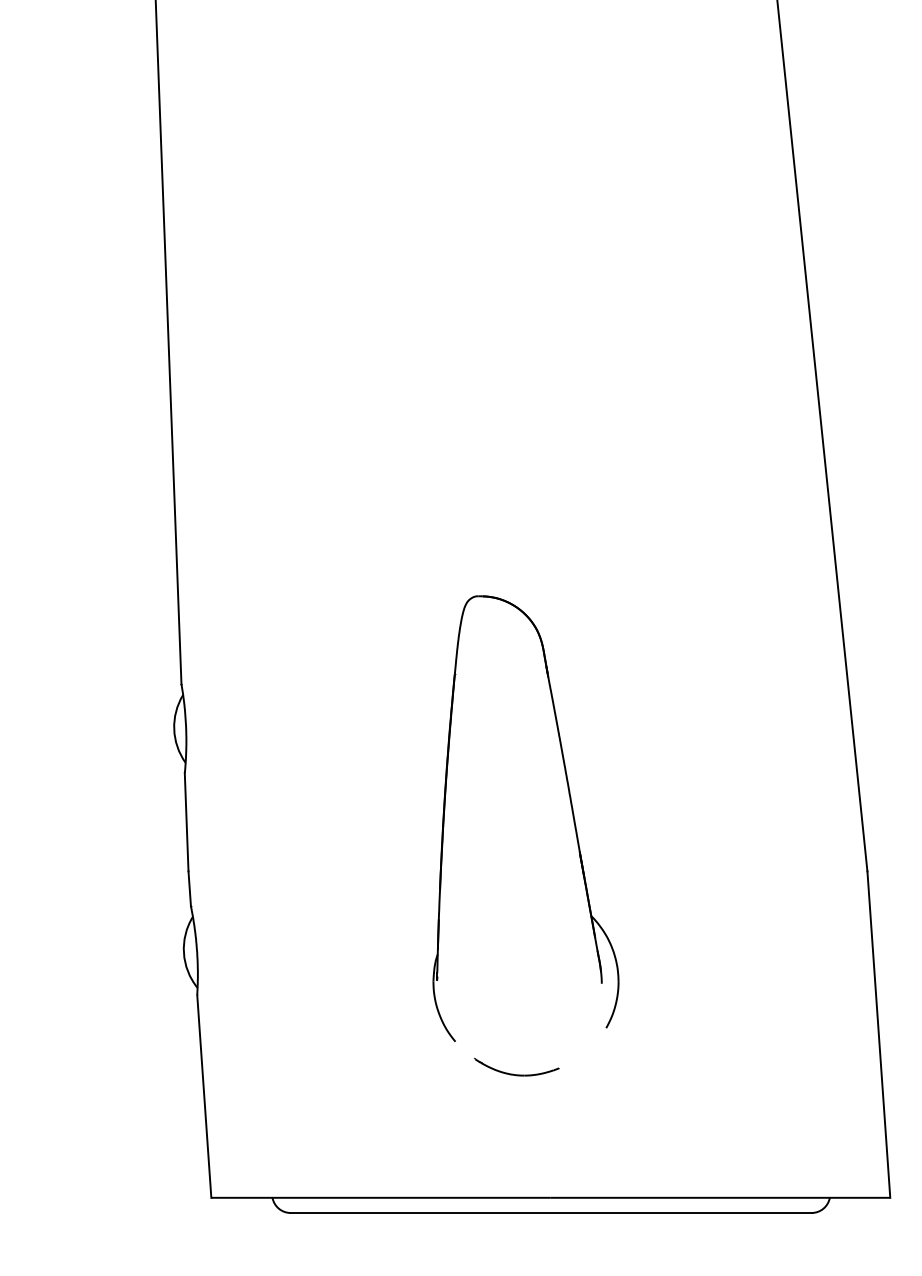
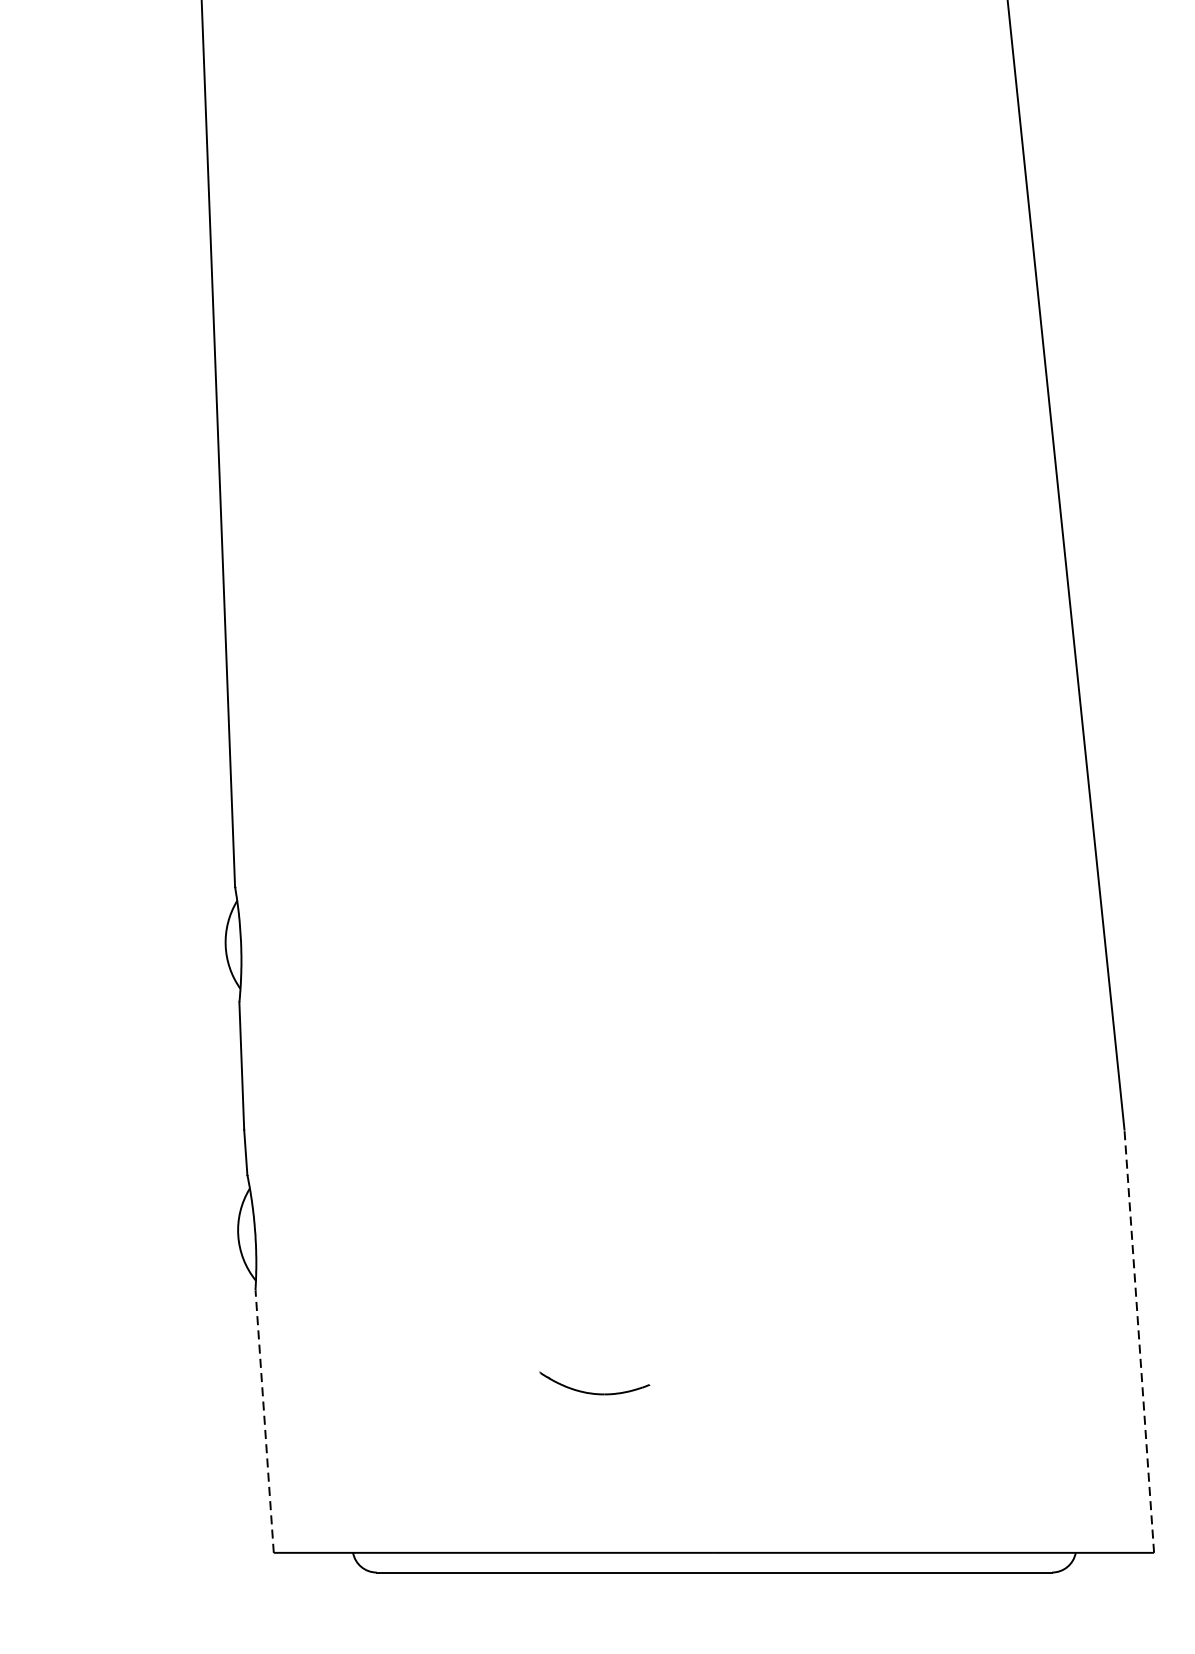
part: (571, 811) -> (740, 1051), removed
line: (878, 1034) -> (1138, 1341), solid -> dashed
part: (513, 1073) -> (590, 1391), moved
line: (204, 1096) -> (264, 1421), solid -> dashed

